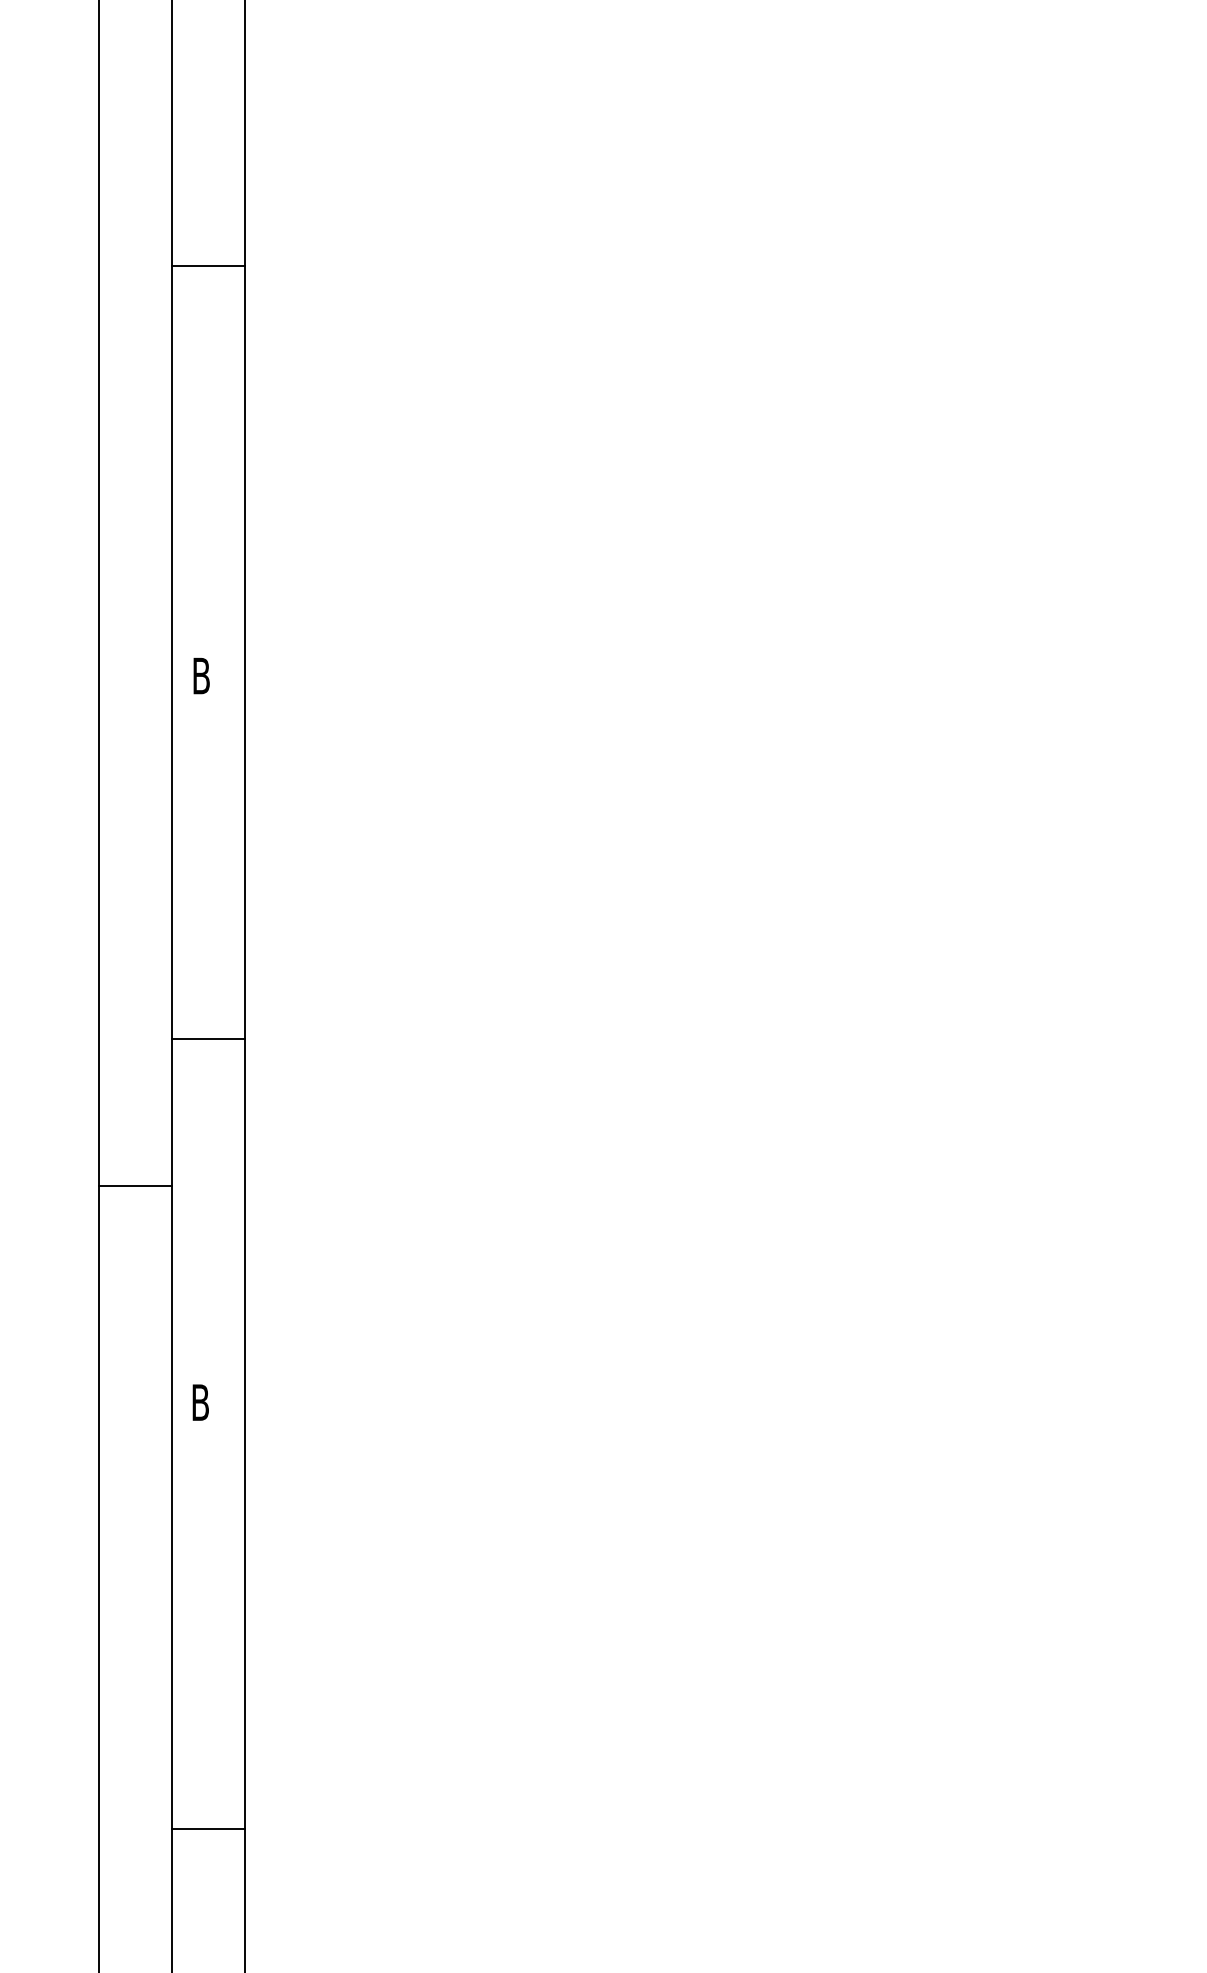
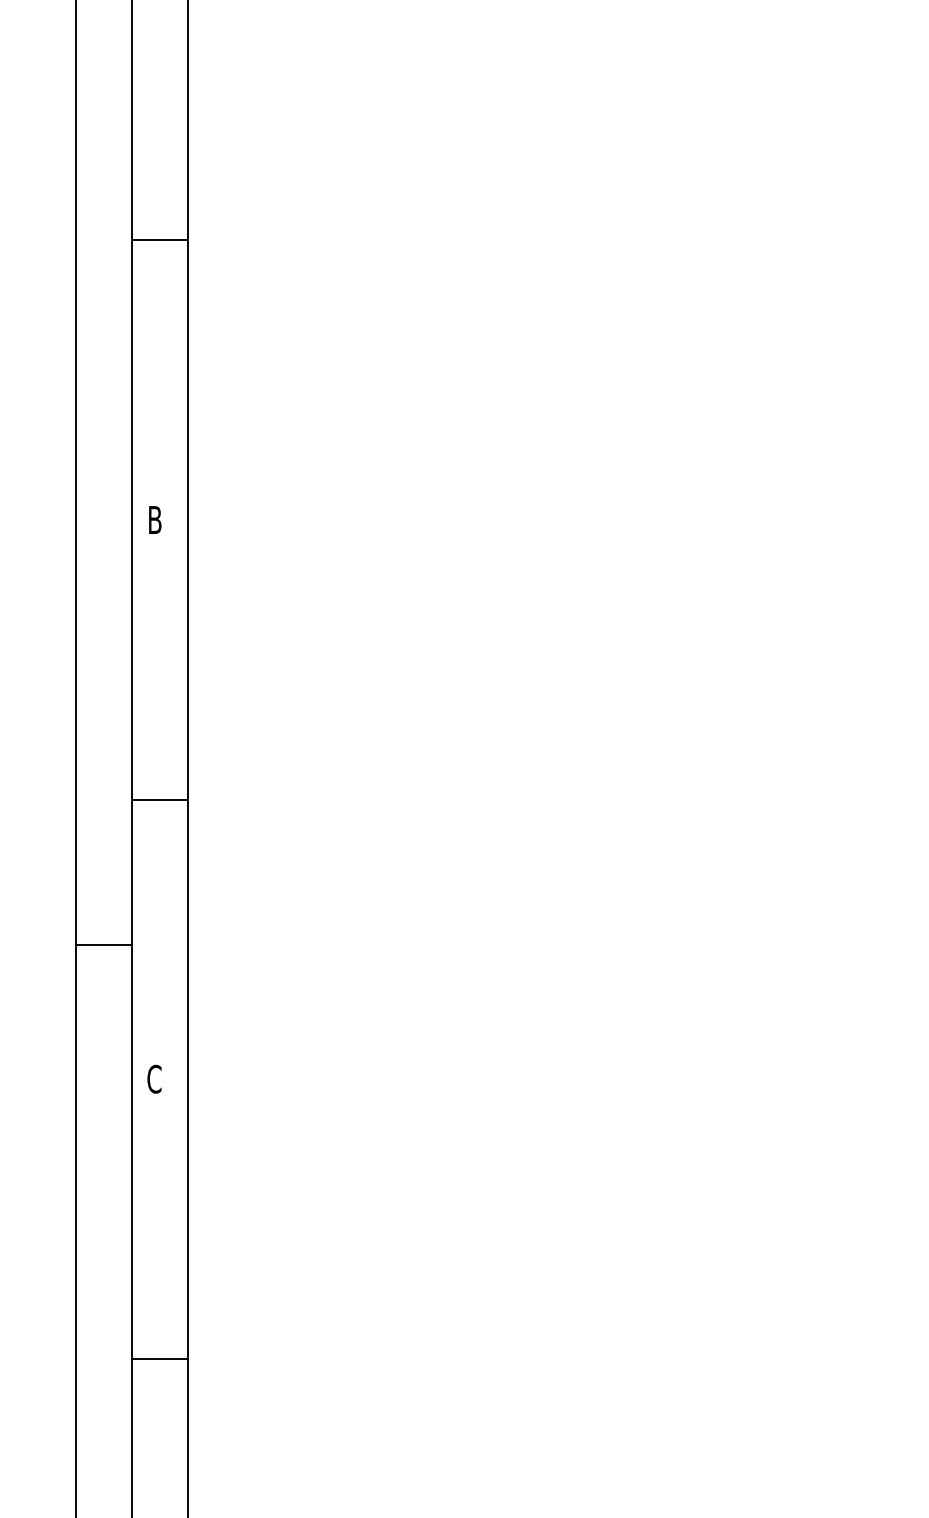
line: (207, 265) -> (159, 240), moved
line: (135, 1186) -> (104, 945), moved
text: (200, 1402) -> (154, 1079), B -> C
line: (207, 1828) -> (159, 1358), moved

